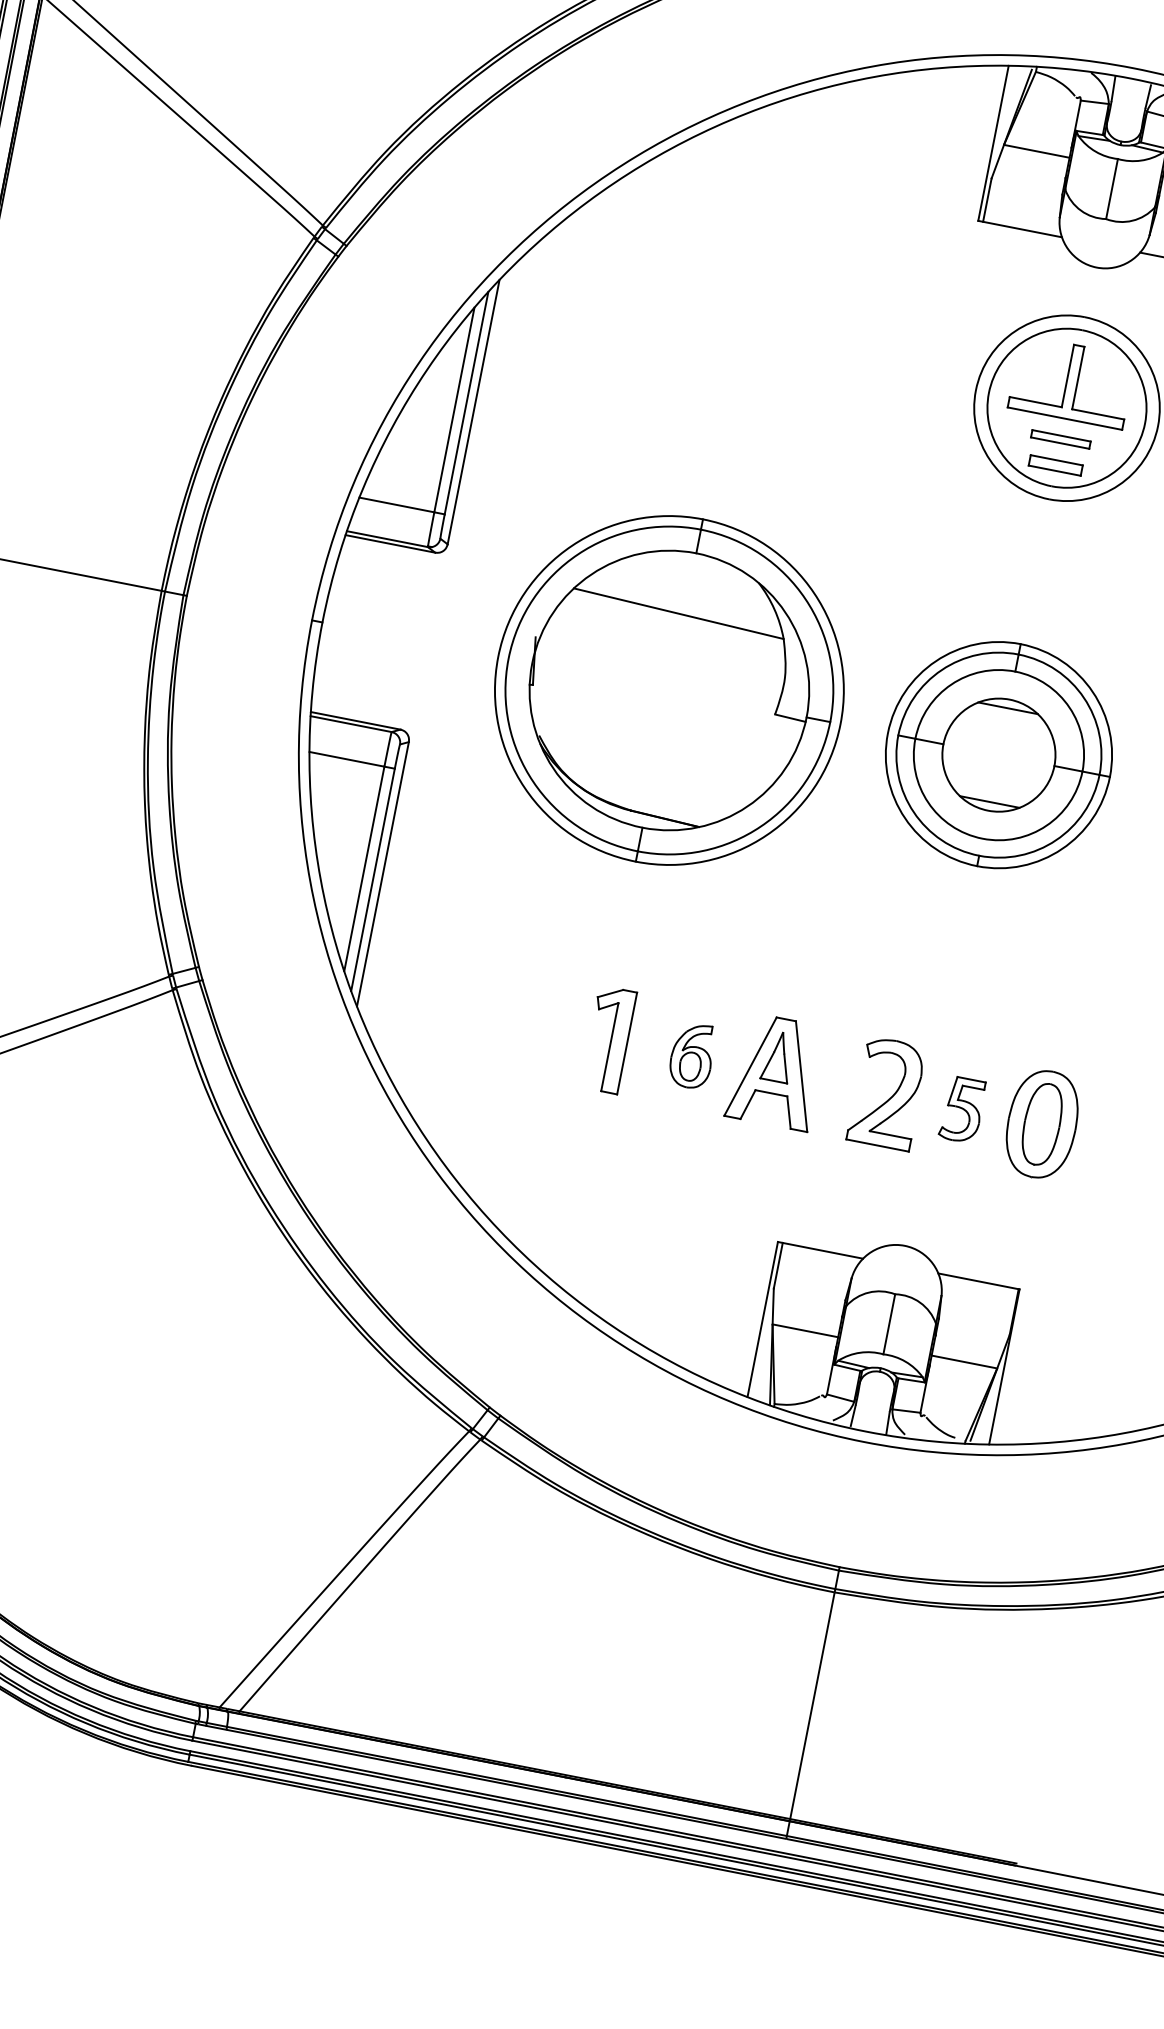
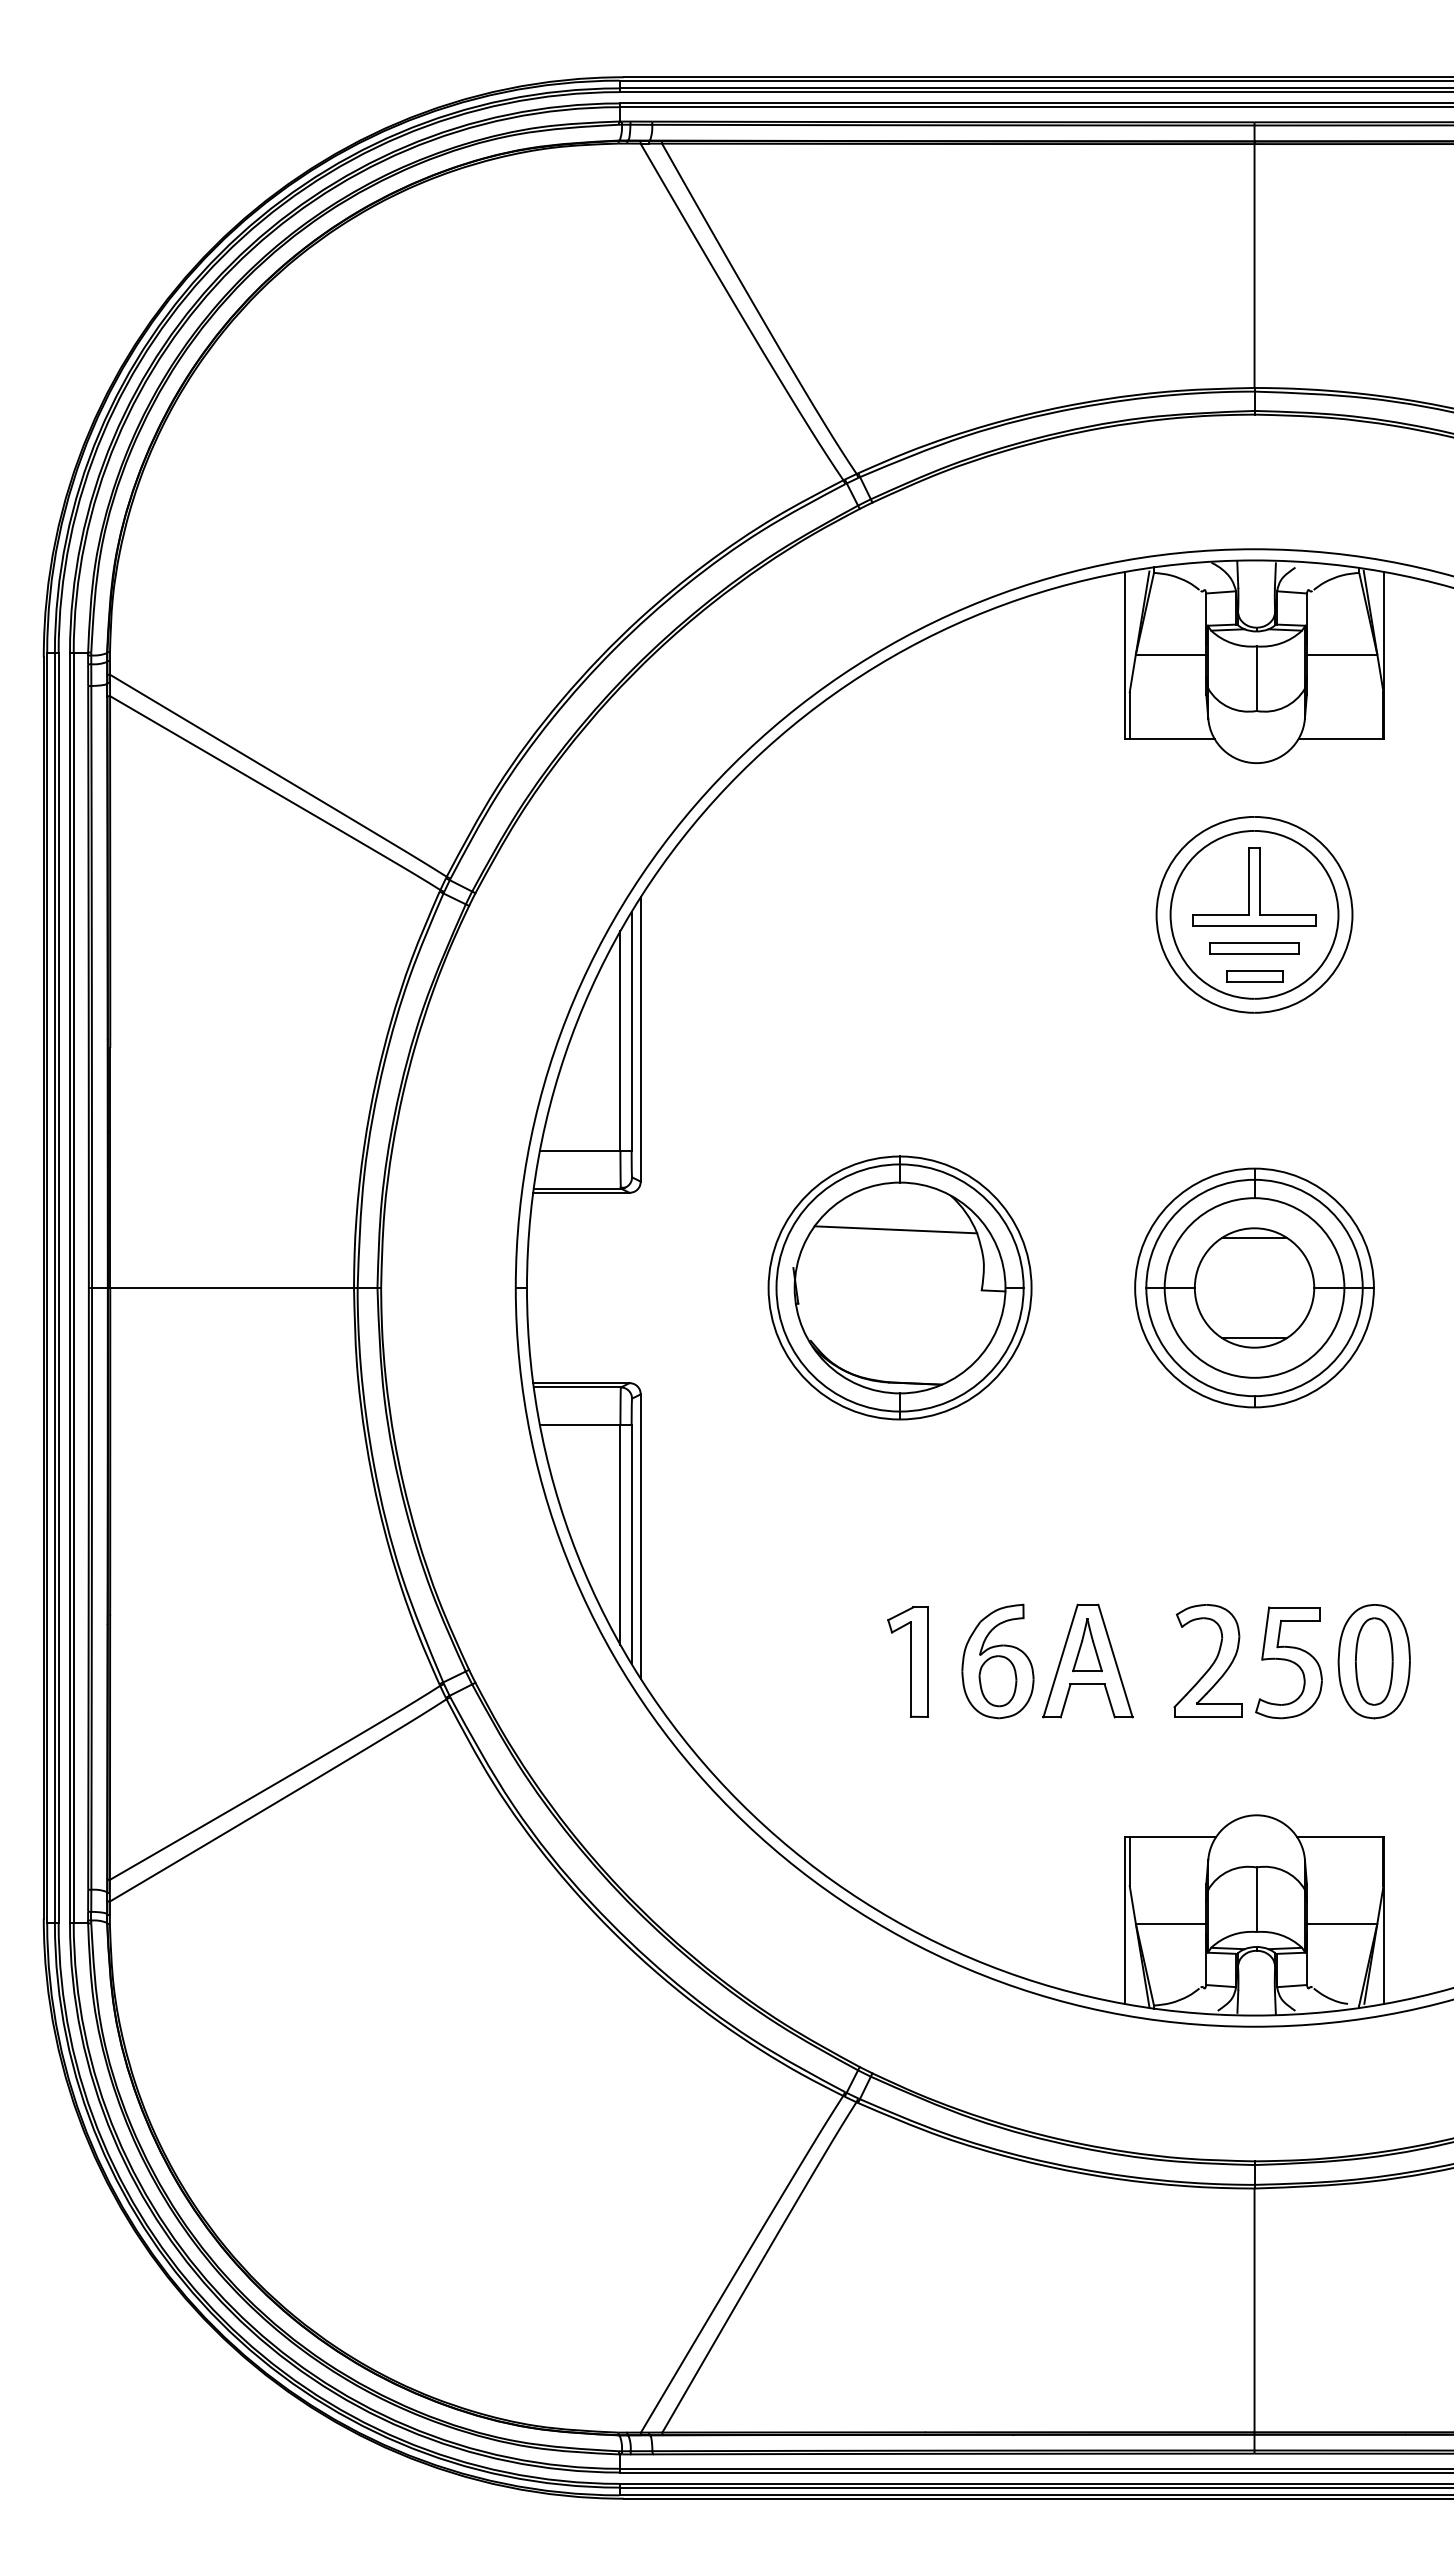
part: (1060, 439) -> (1254, 948), size x1.43
part: (668, 689) -> (899, 1287), size x0.71
part: (691, 1055) -> (997, 1661), size x1.67
part: (962, 1109) -> (1288, 1662), size x1.67

